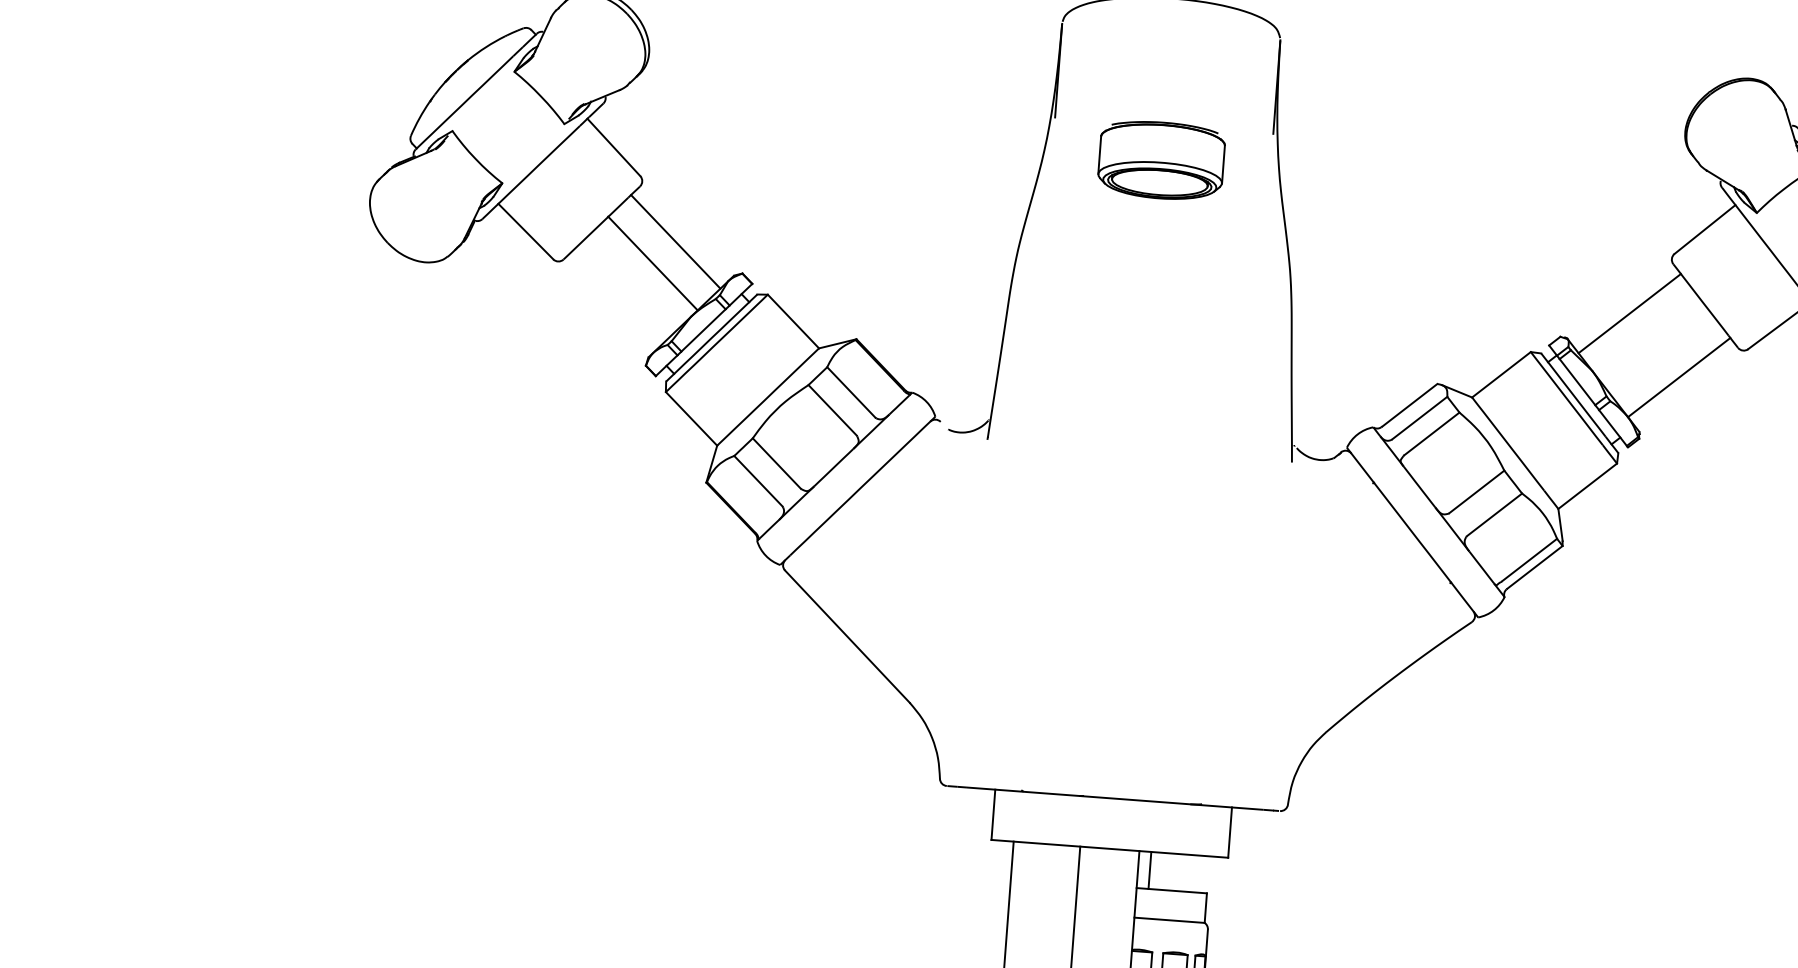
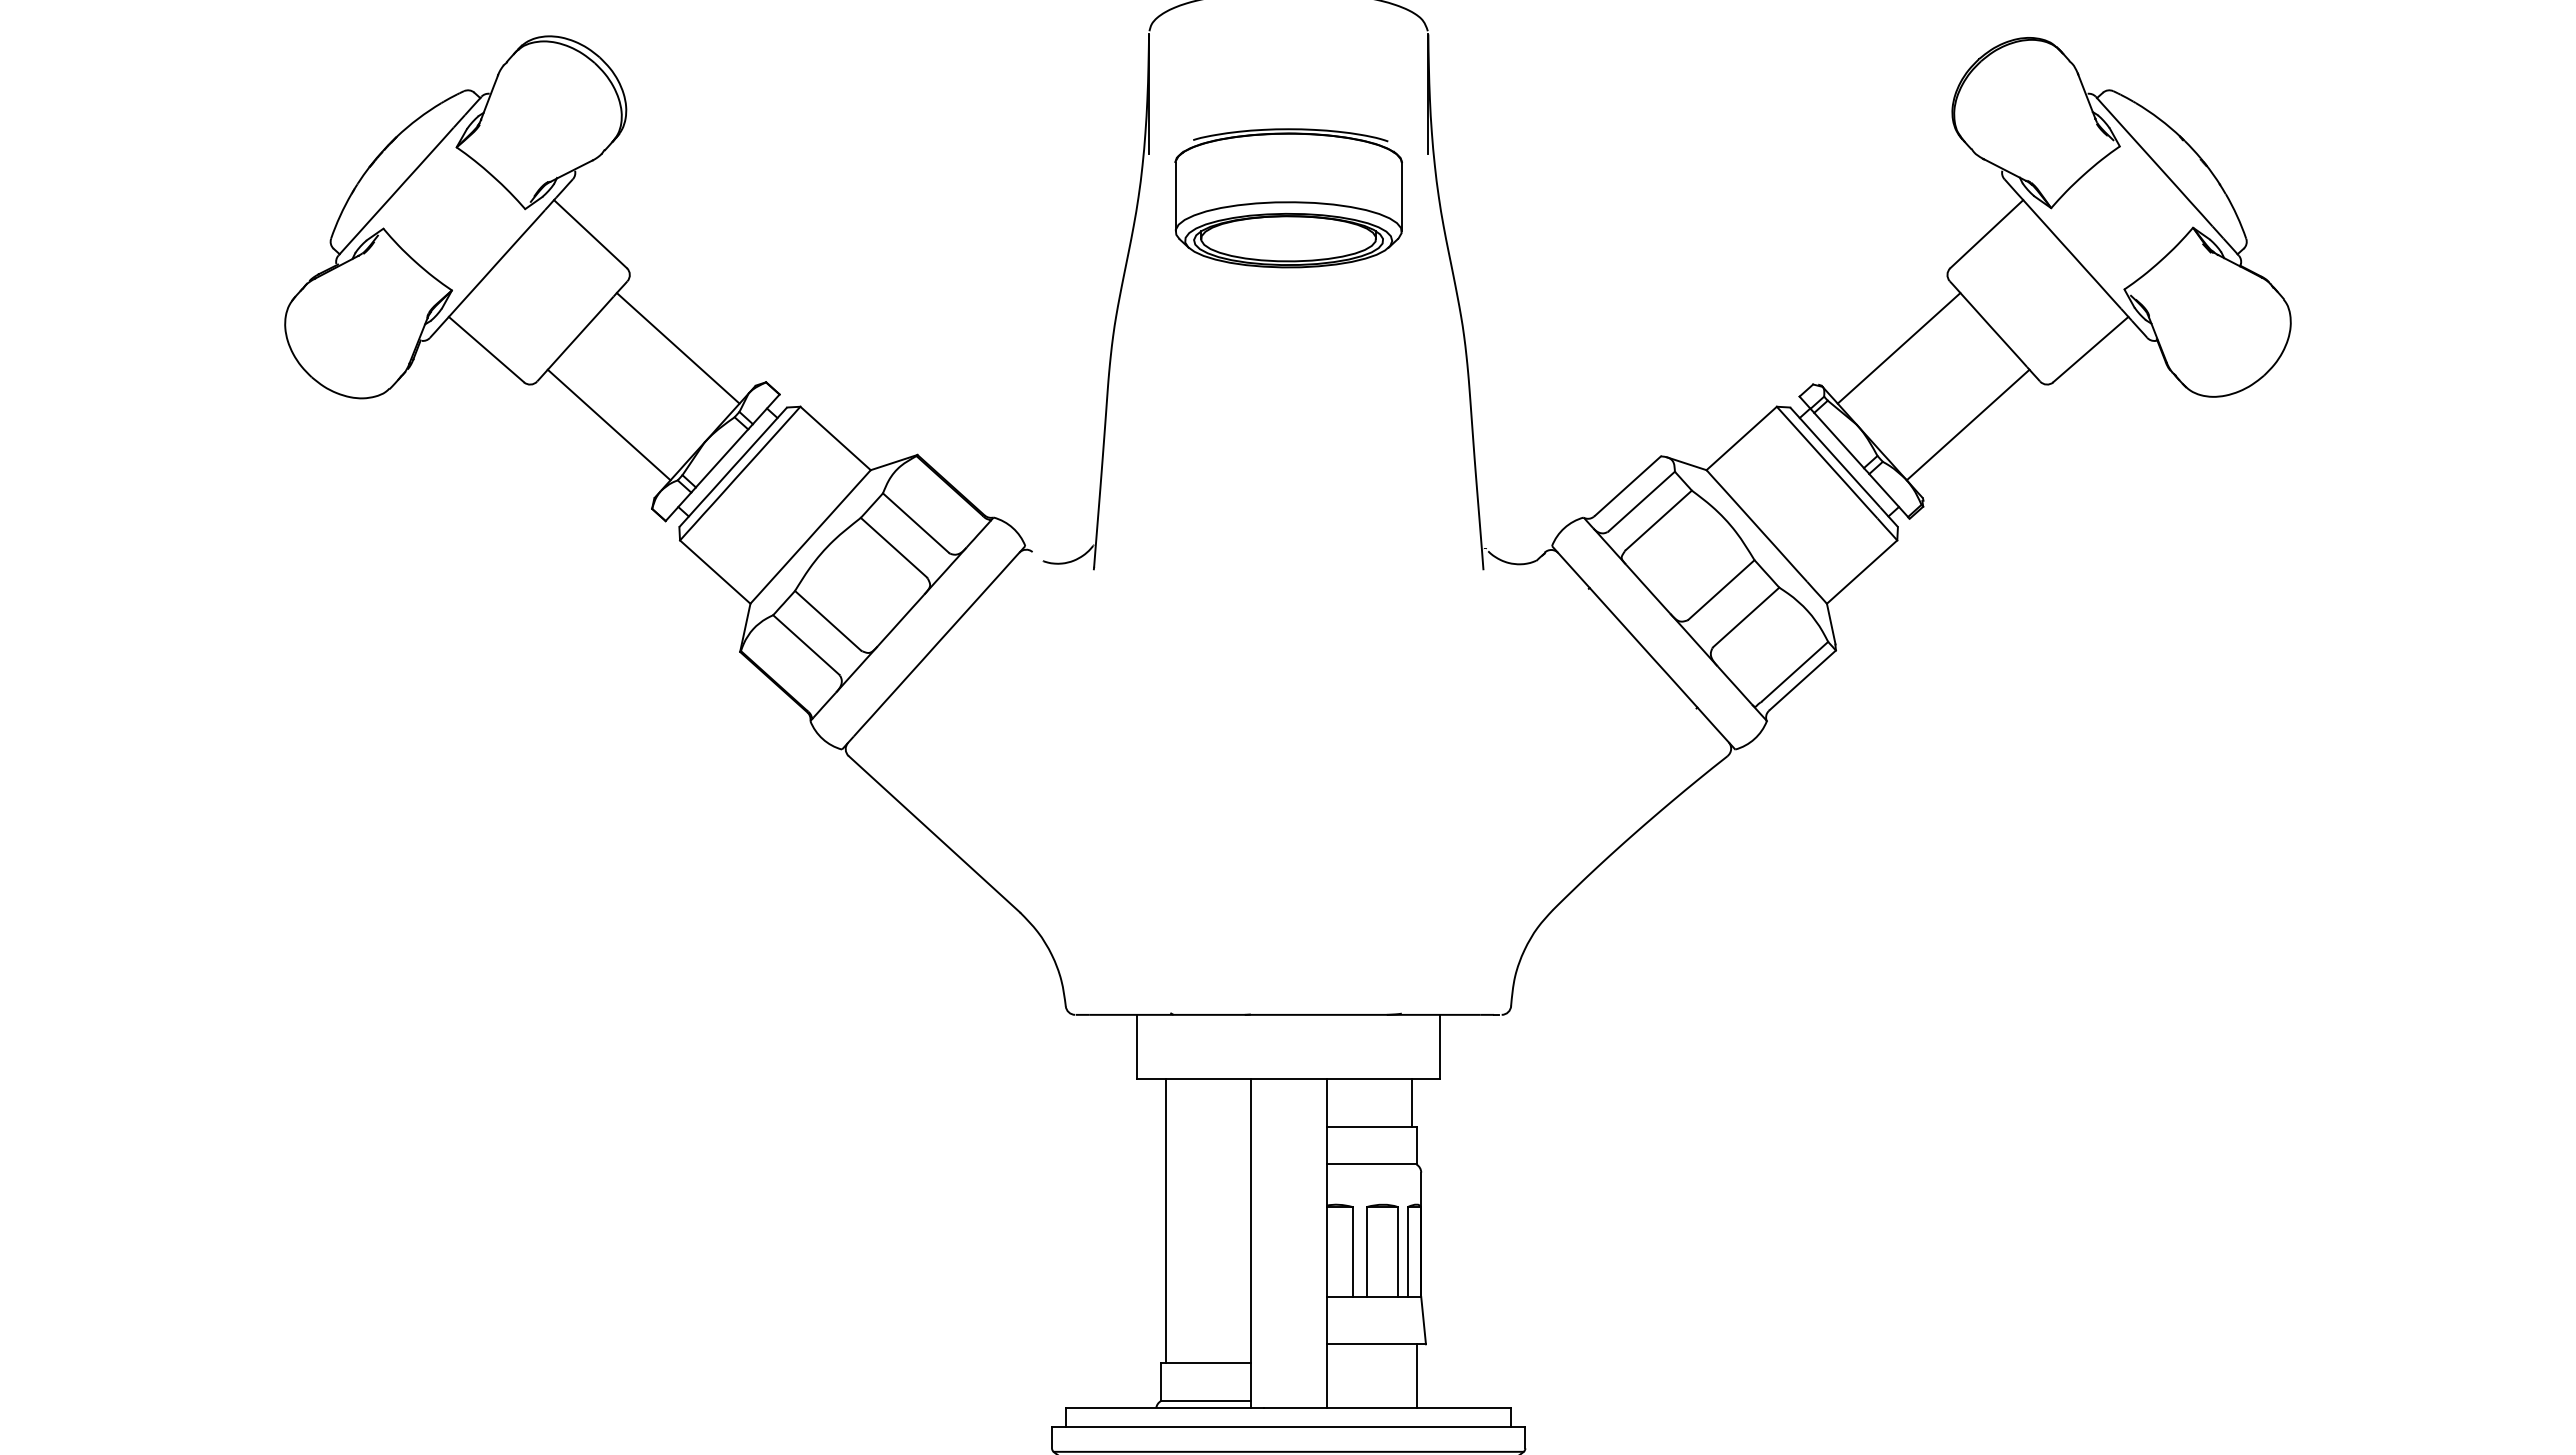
part: (1161, 160) -> (1288, 198), size x1.43
line: (652, 263) -> (608, 424), moved
line: (1149, 870) -> (1411, 1102), moved

